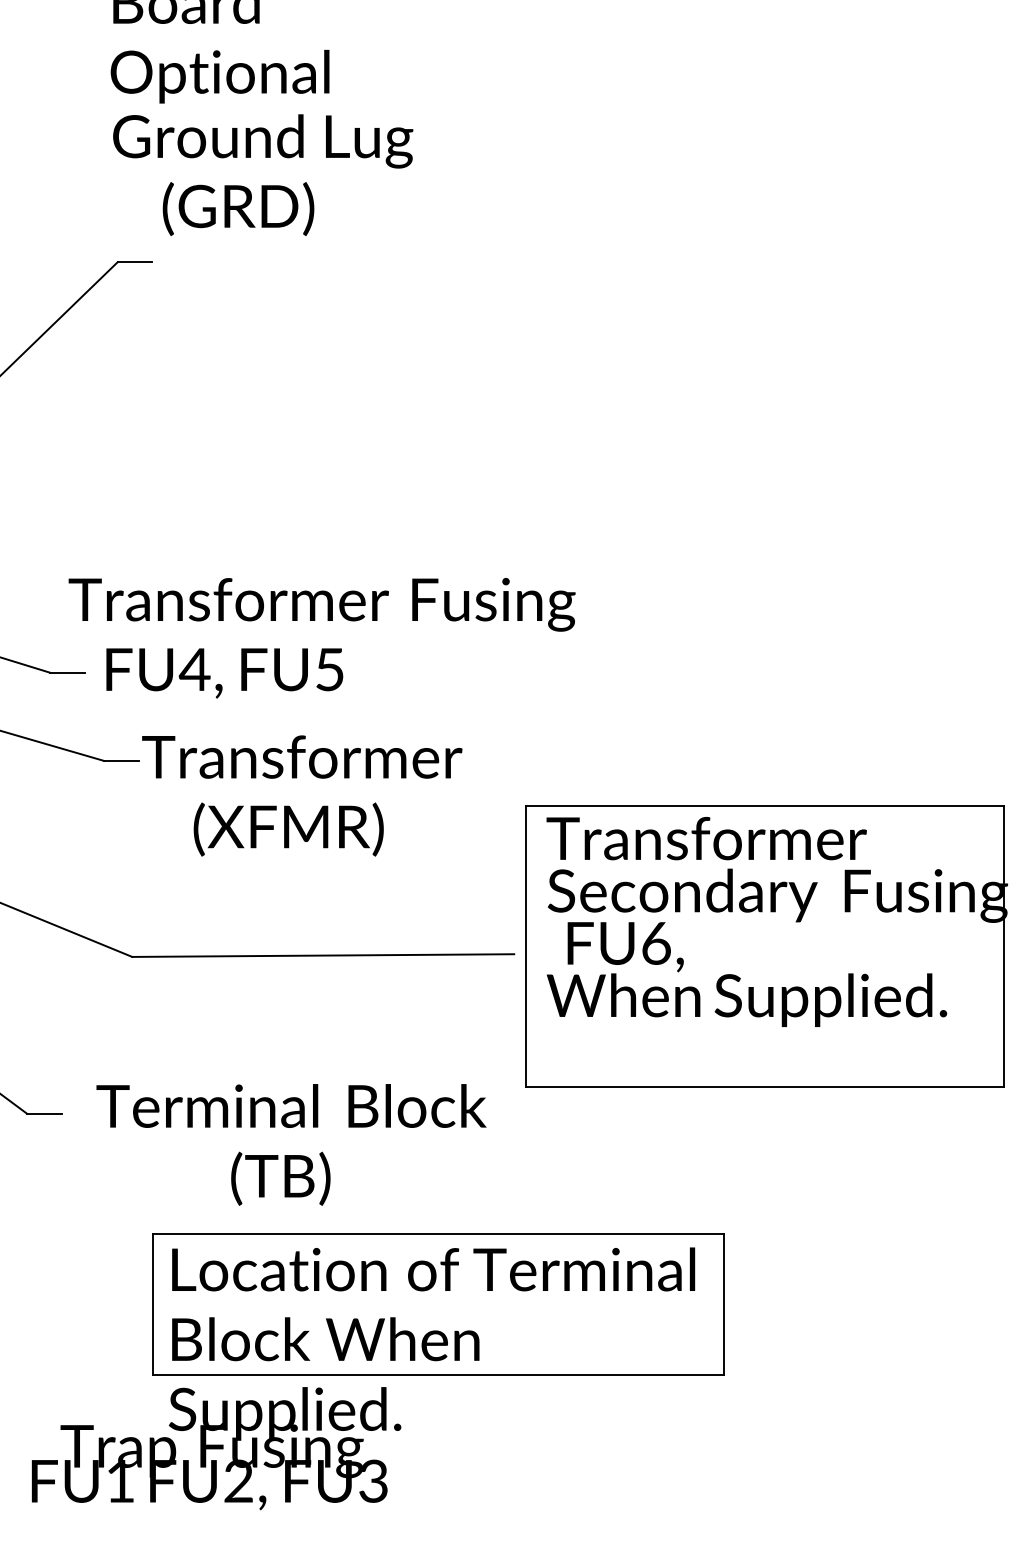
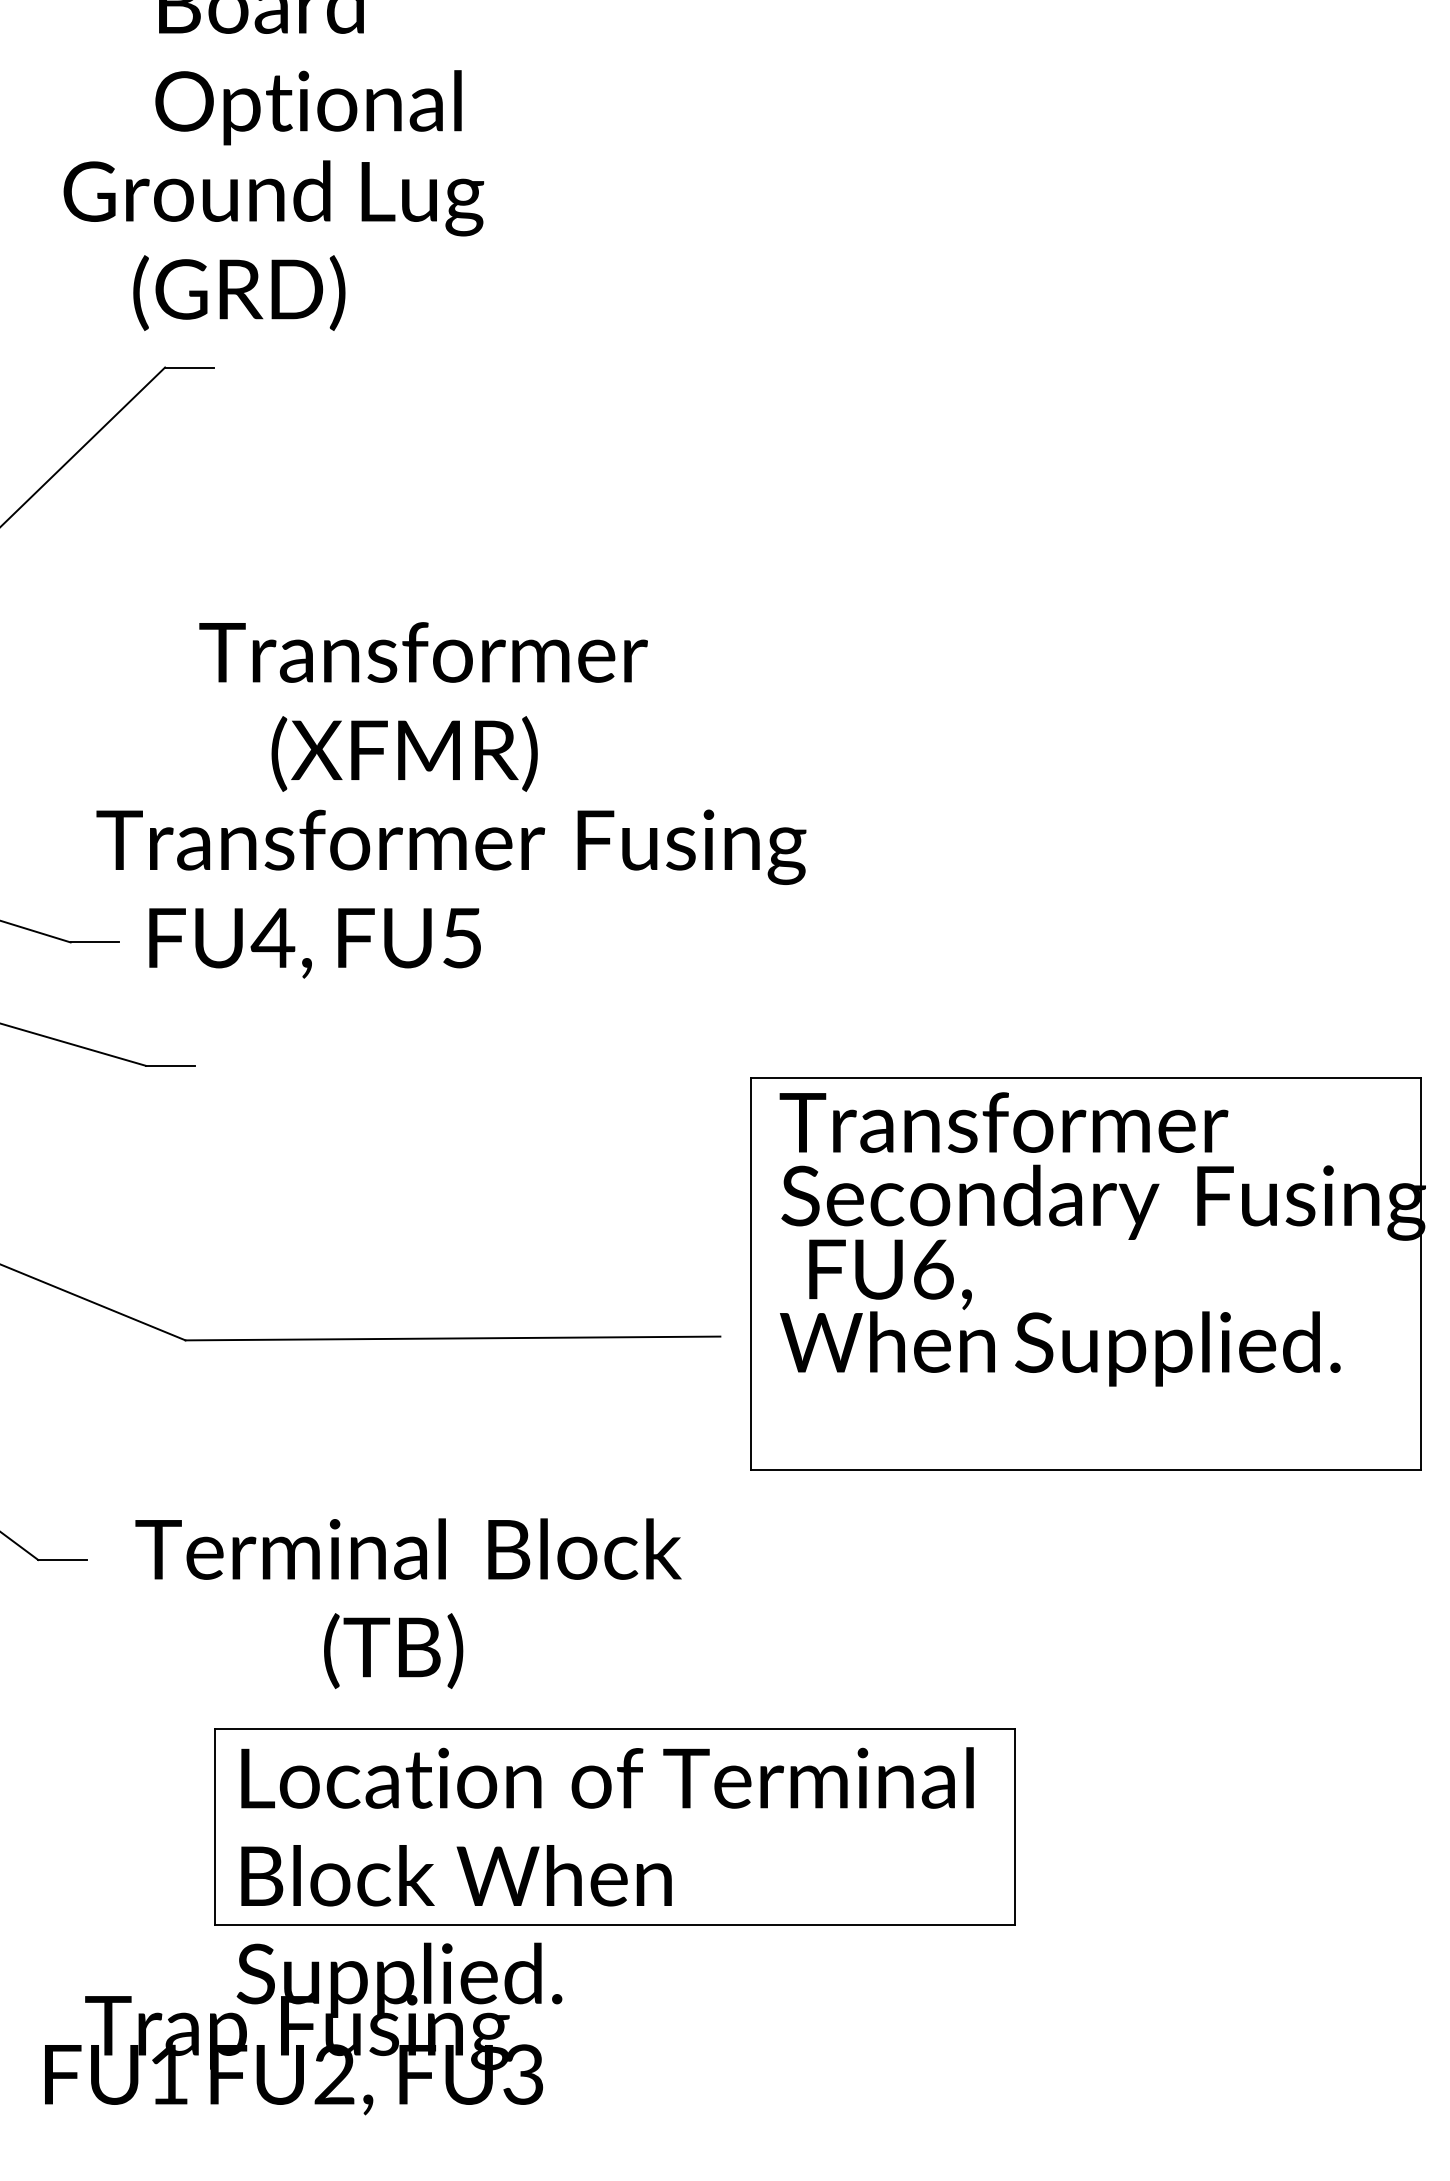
text: (262, 175) -> (273, 245), moved
text: (302, 795) -> (423, 706), moved
part: (766, 946) -> (1087, 1273), moved

